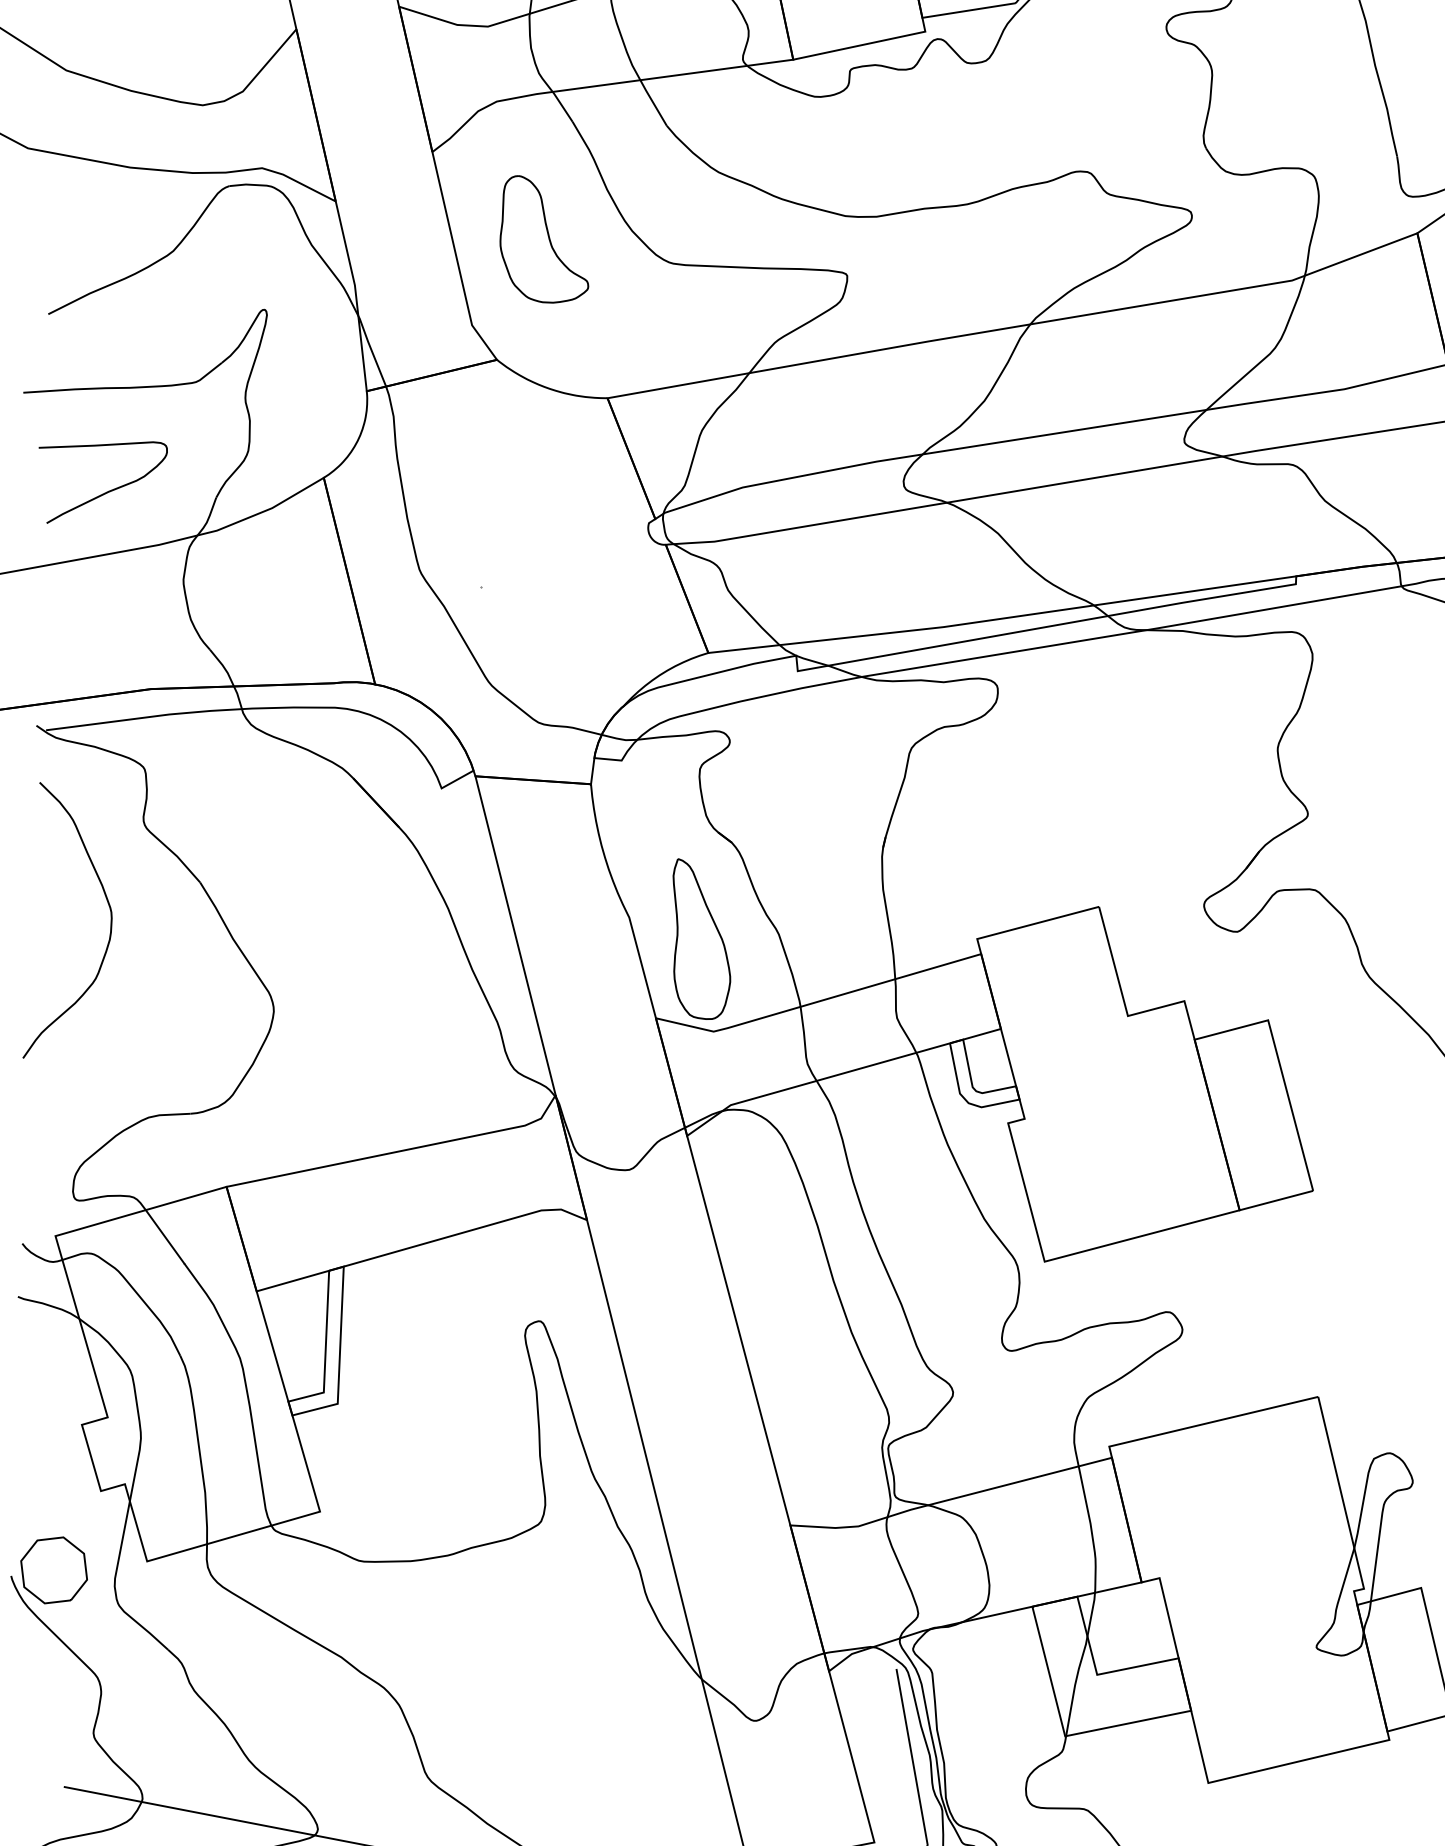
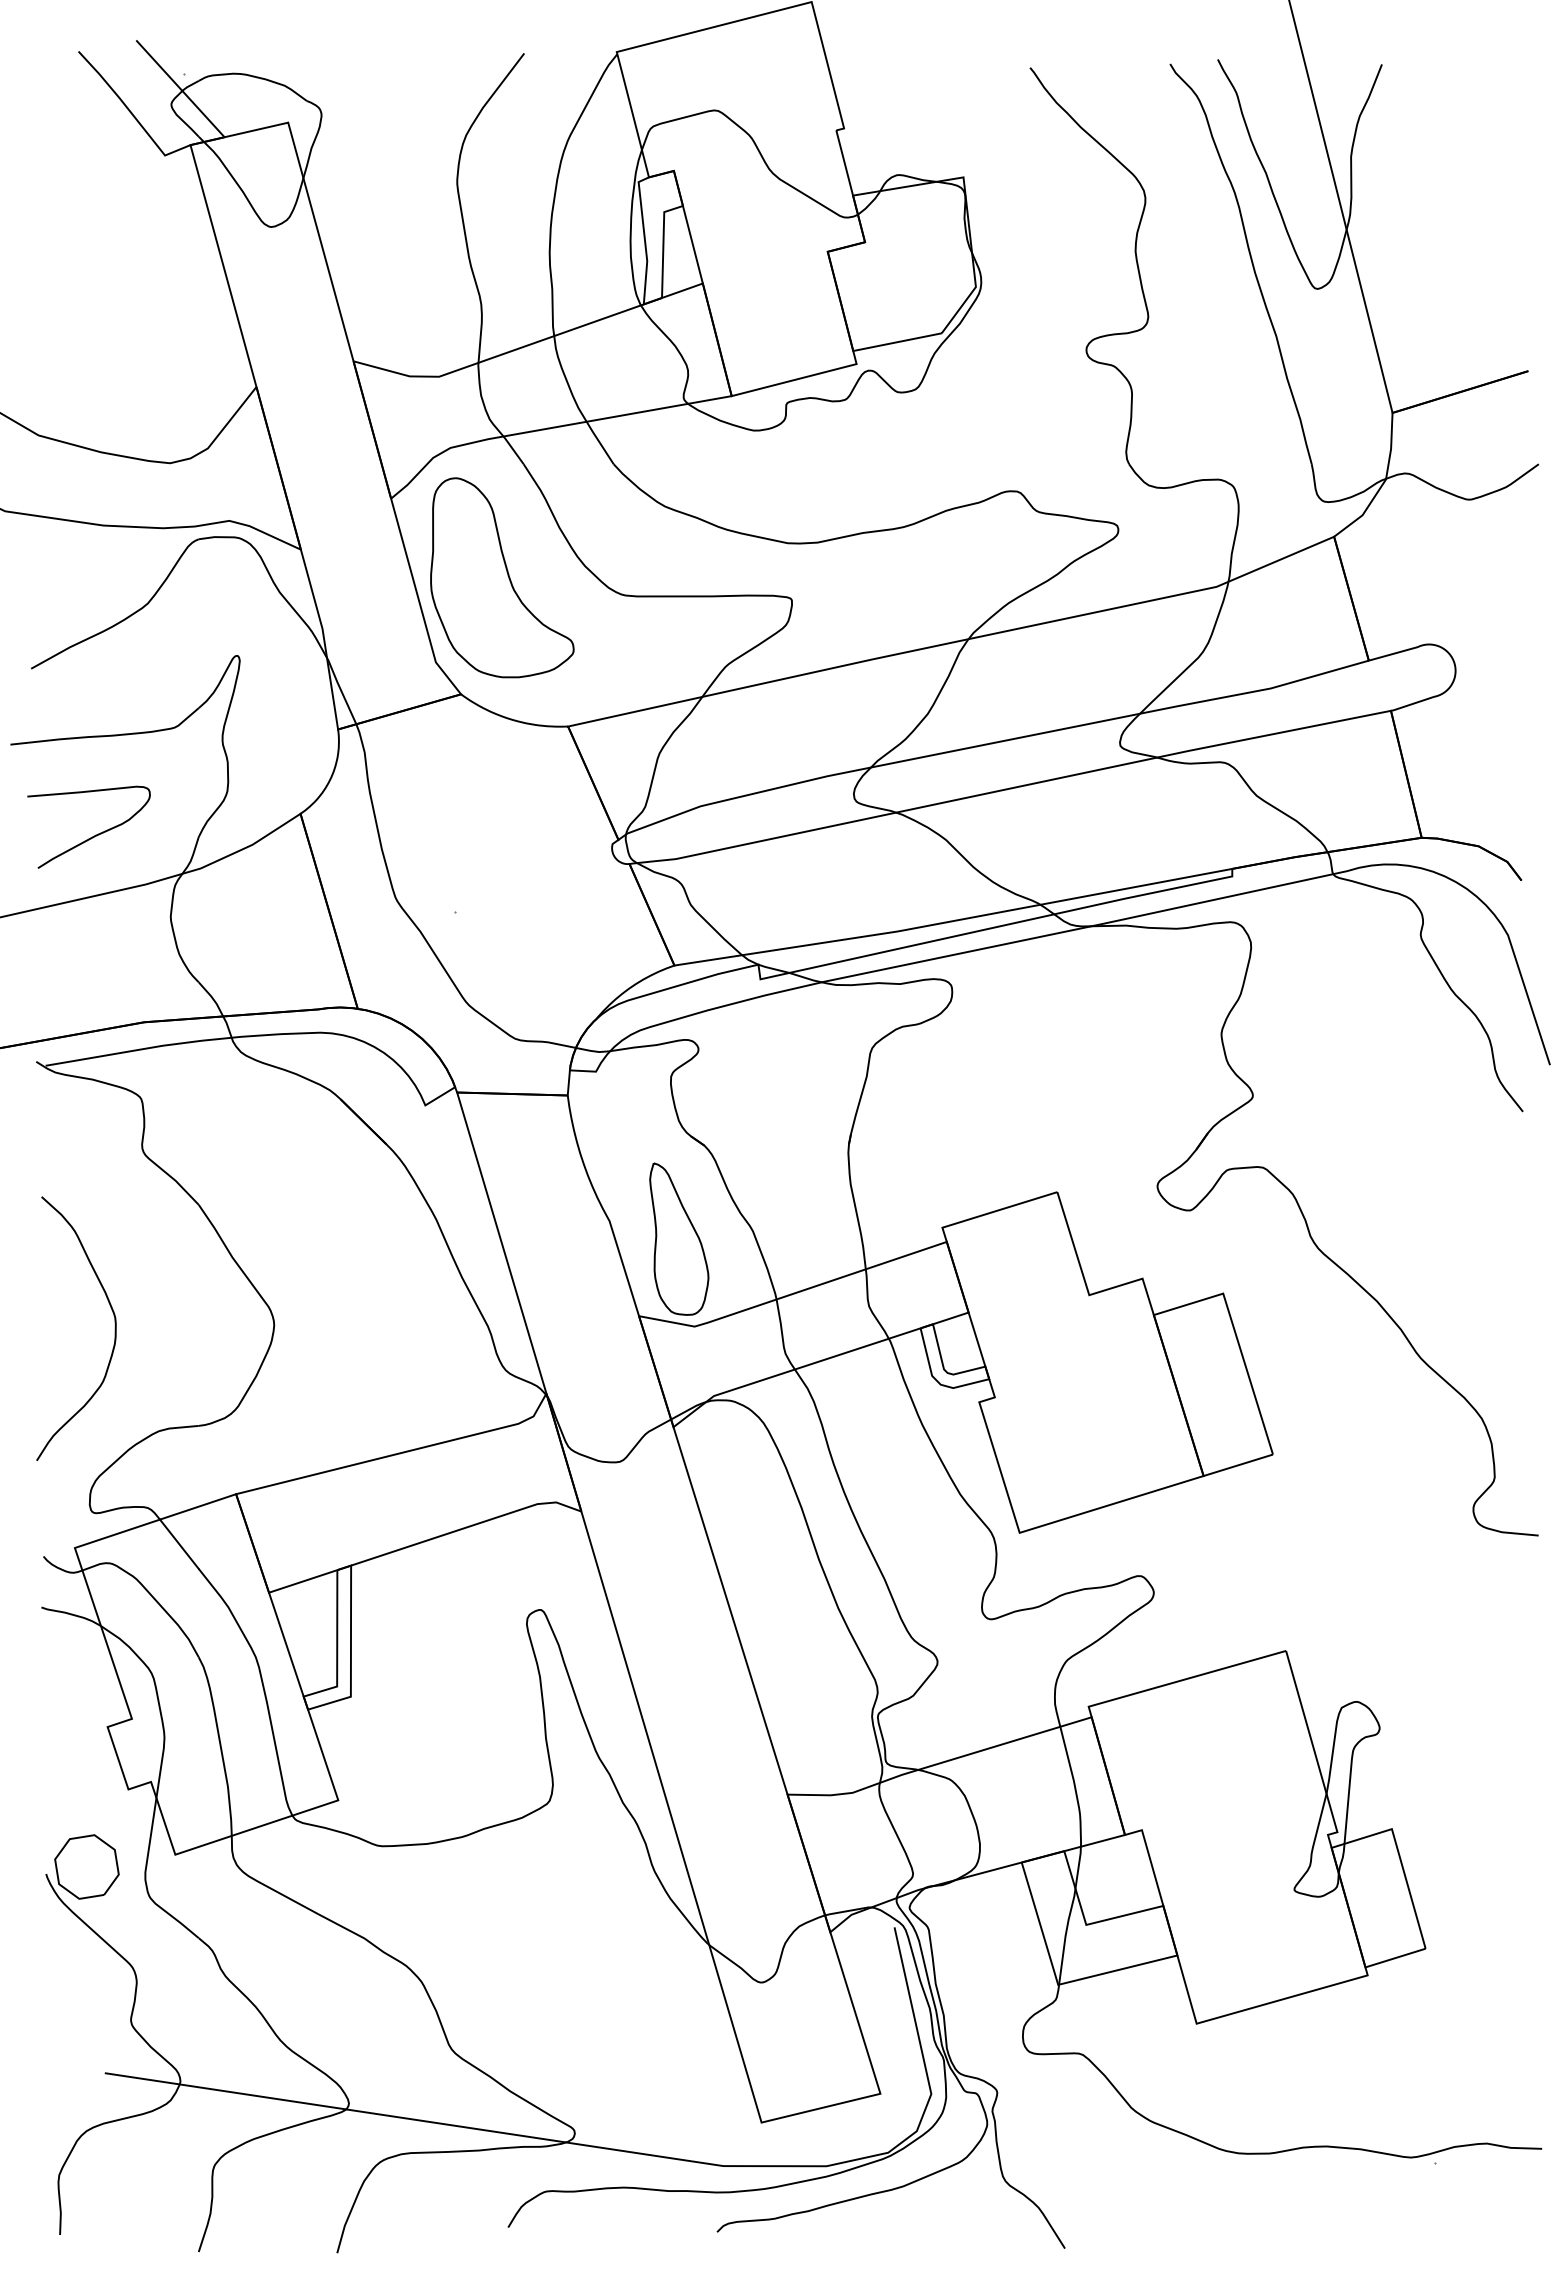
part: (545, 239) -> (502, 577), size x1.67
curve: (110, 923) -> (114, 1328), moved

